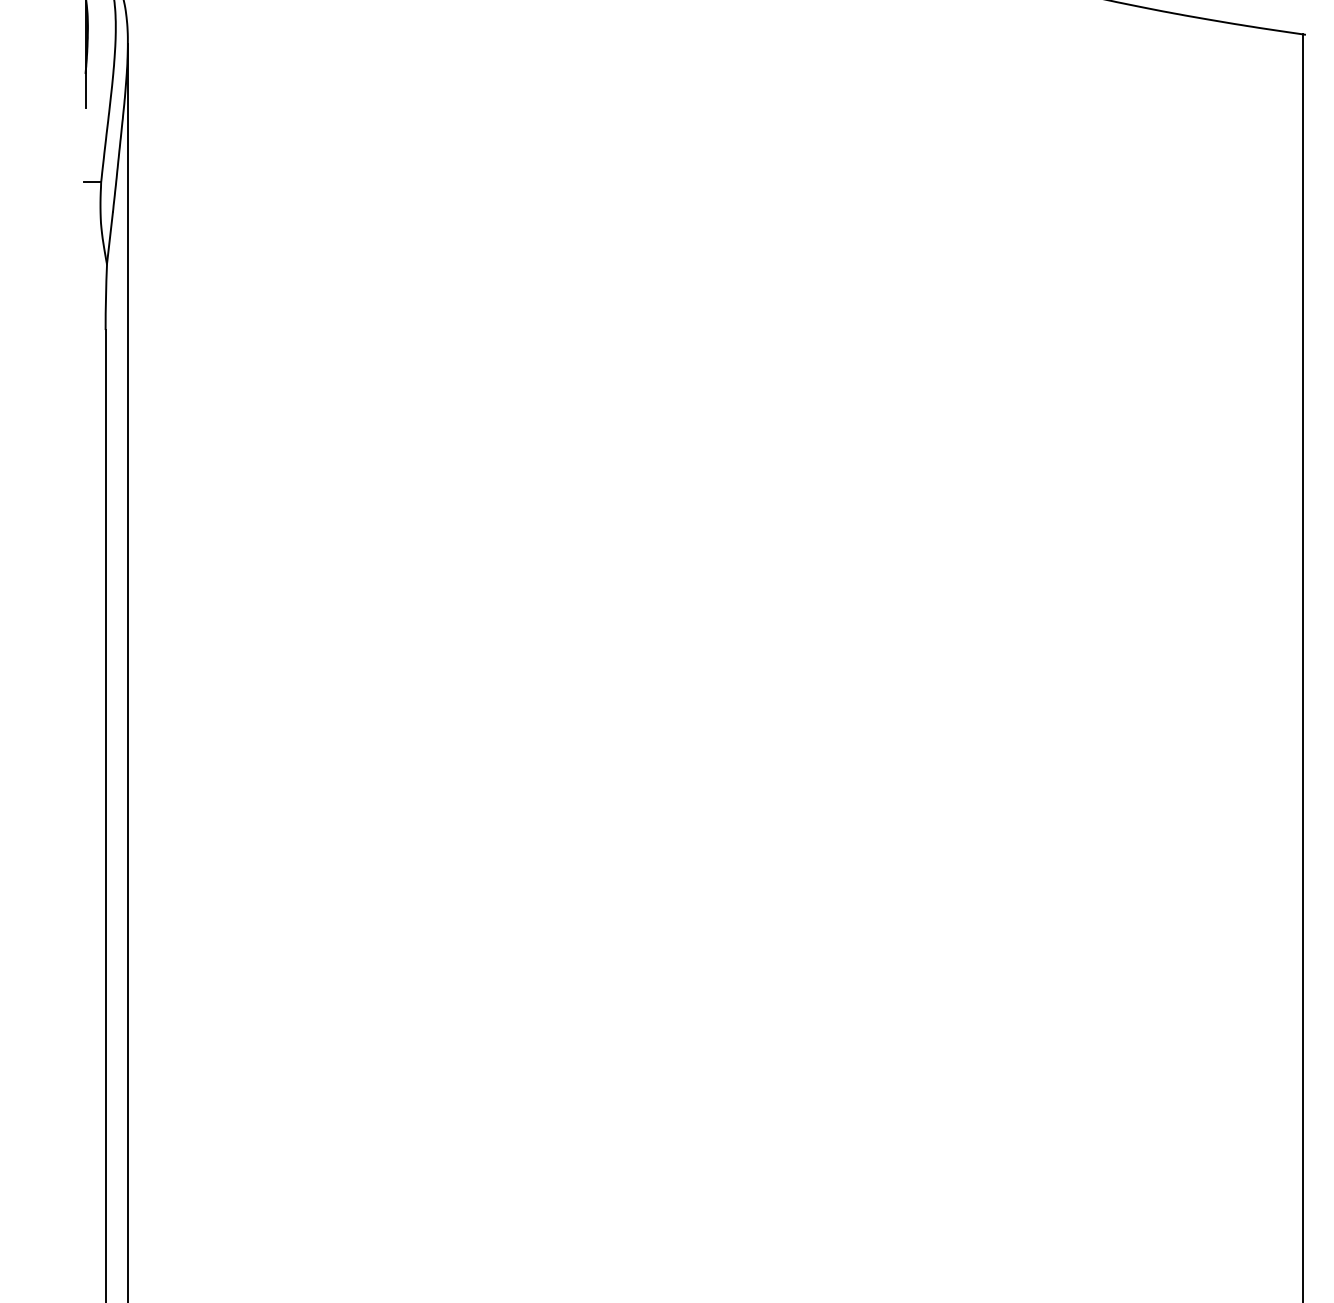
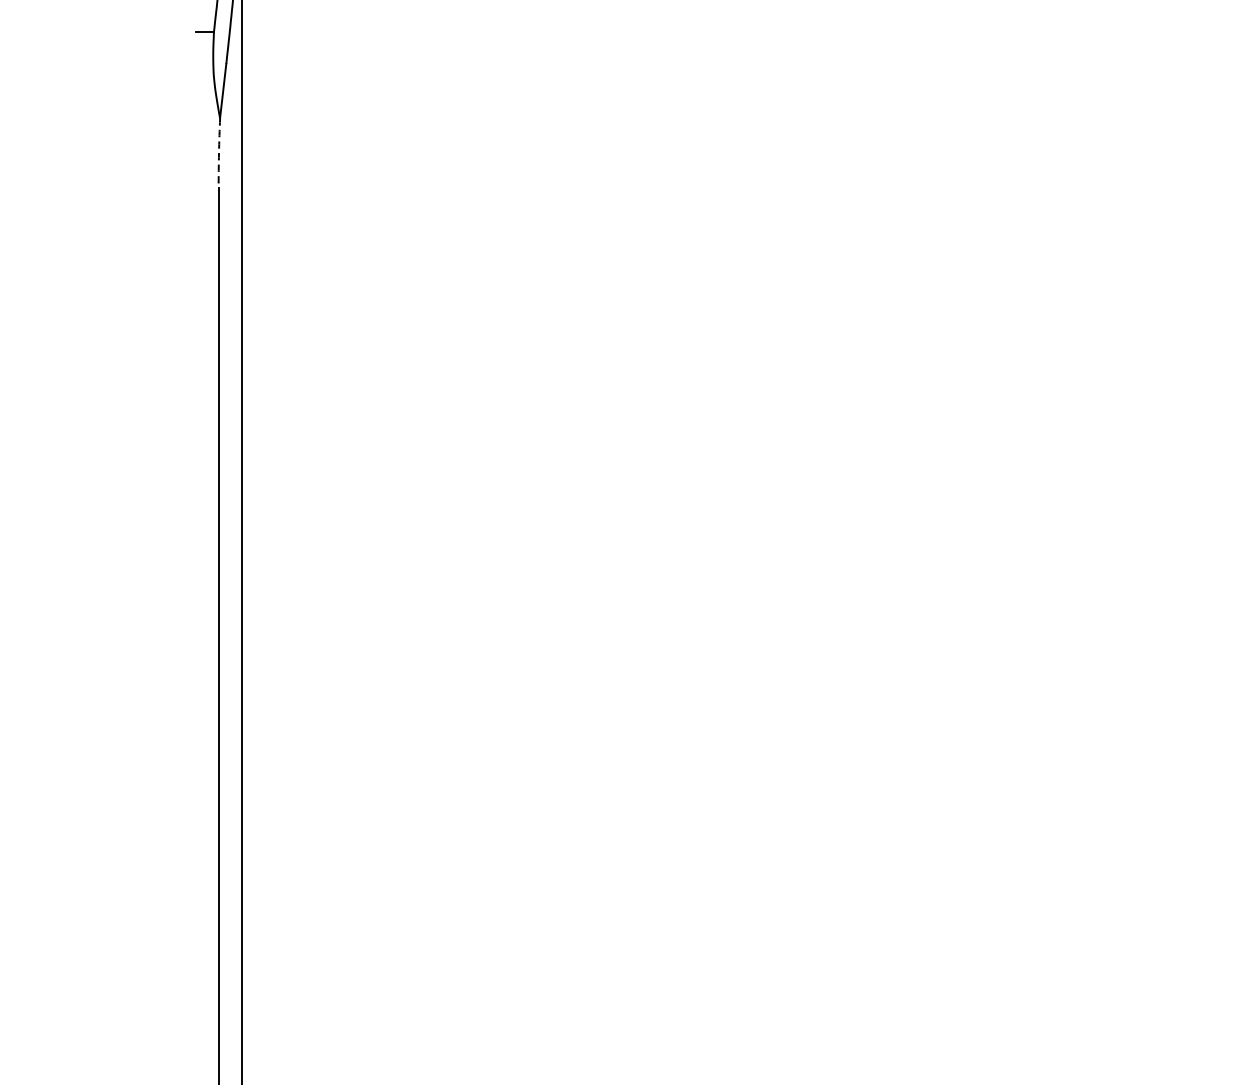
arc: (105, 297) -> (218, 153), solid -> dashed

